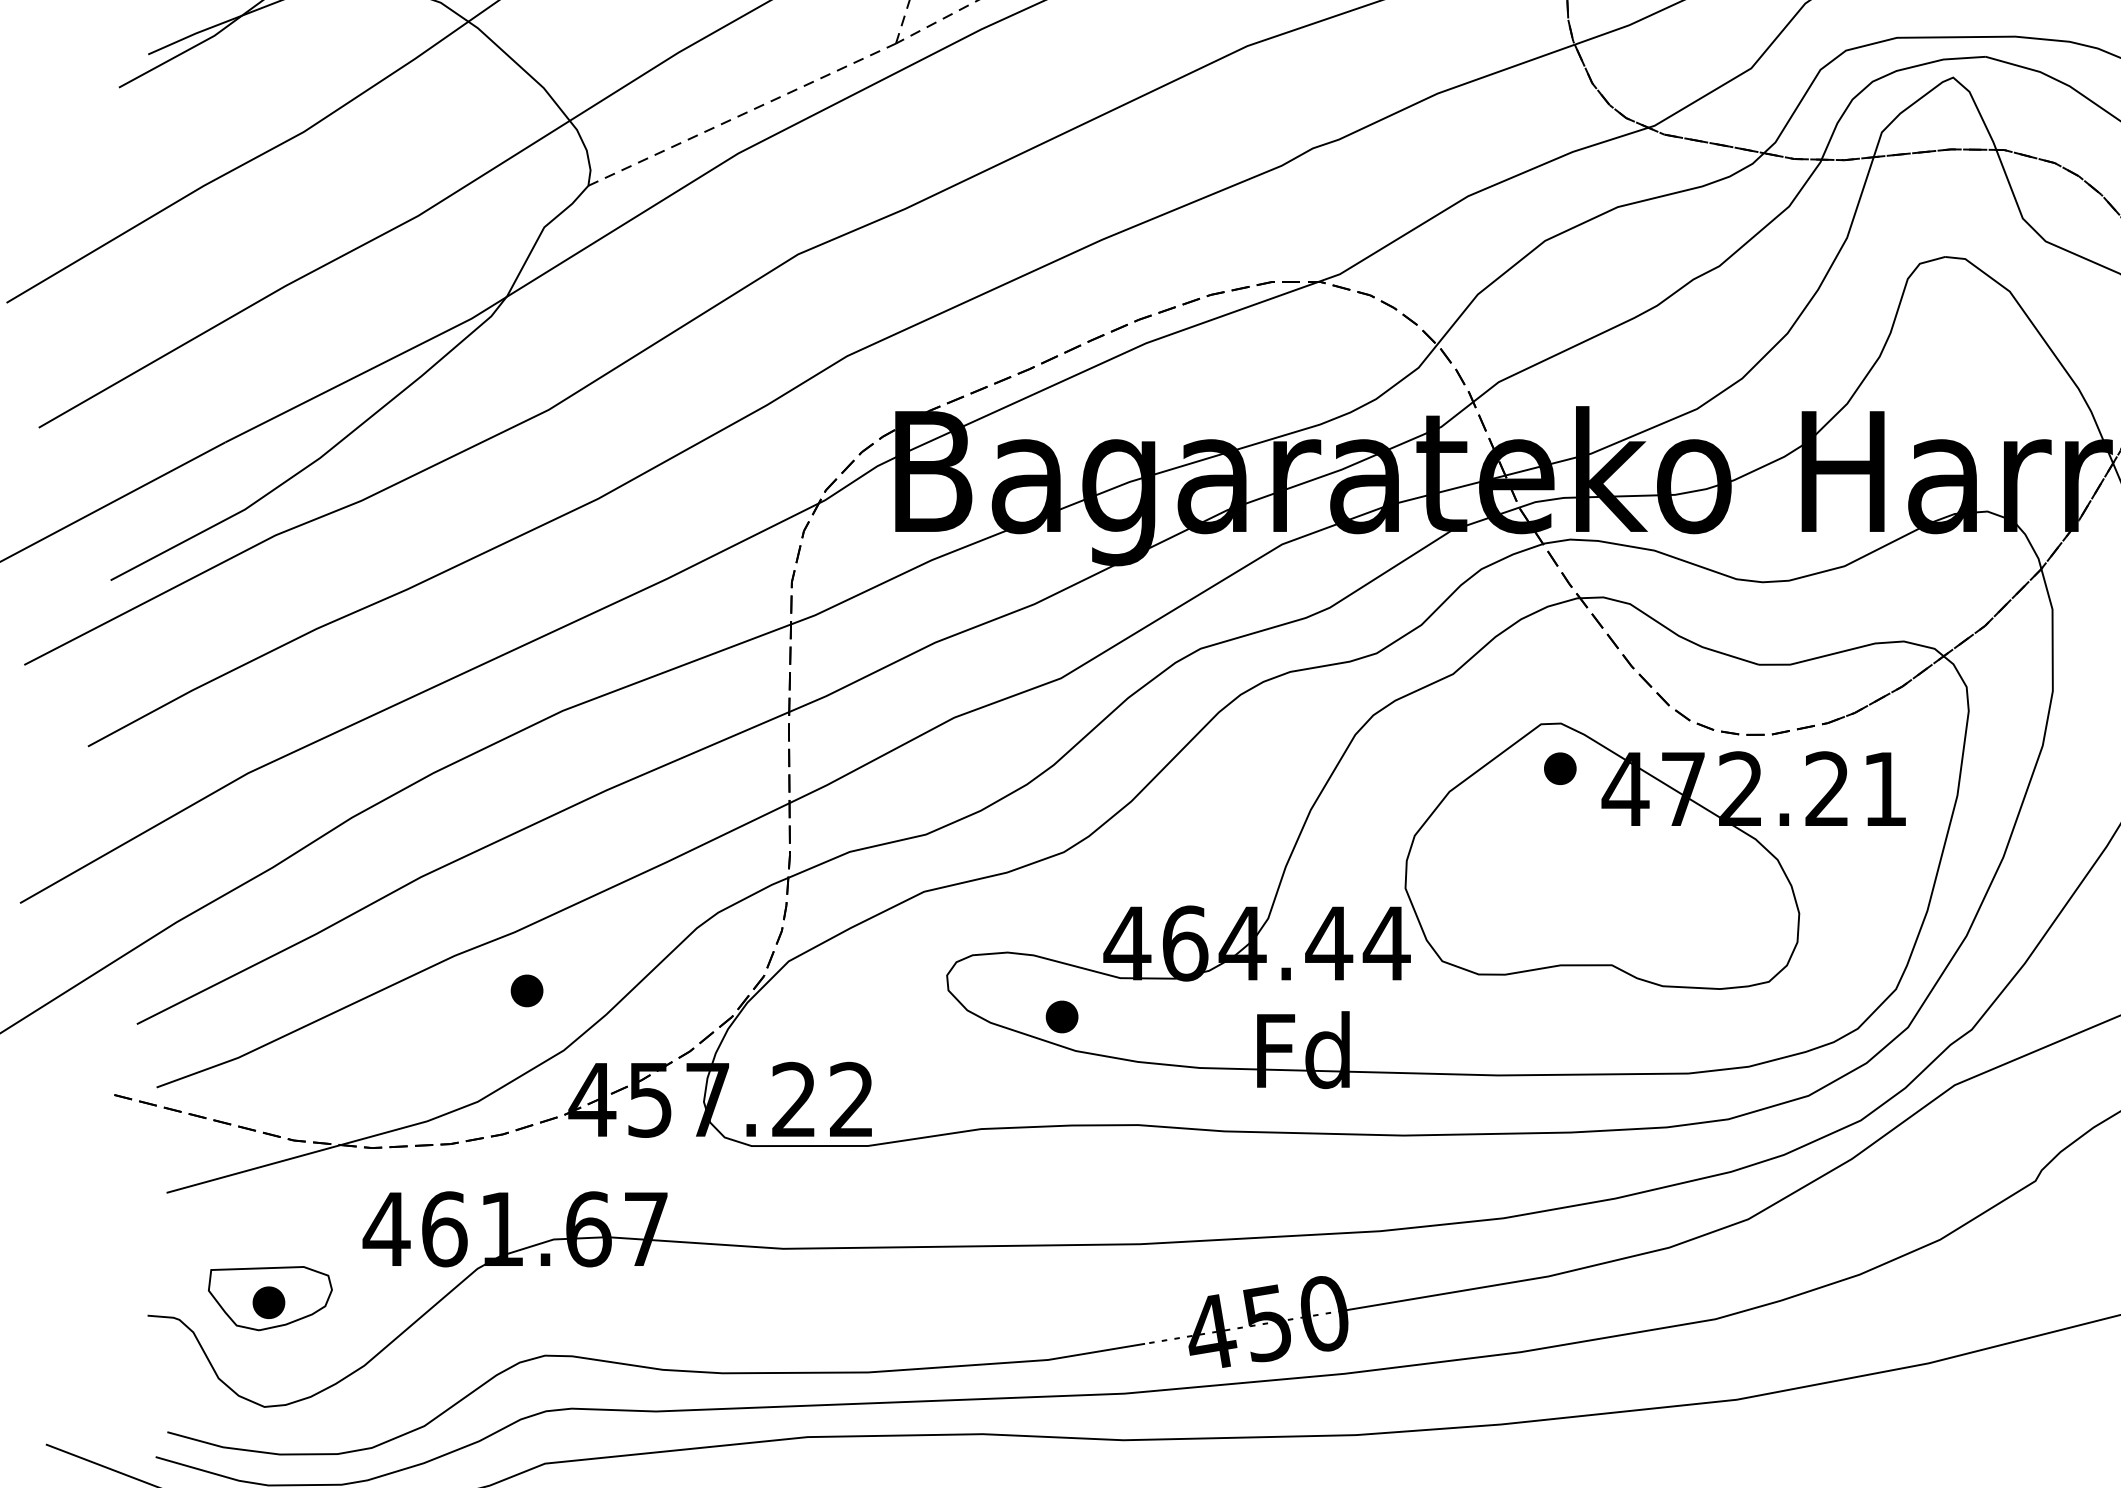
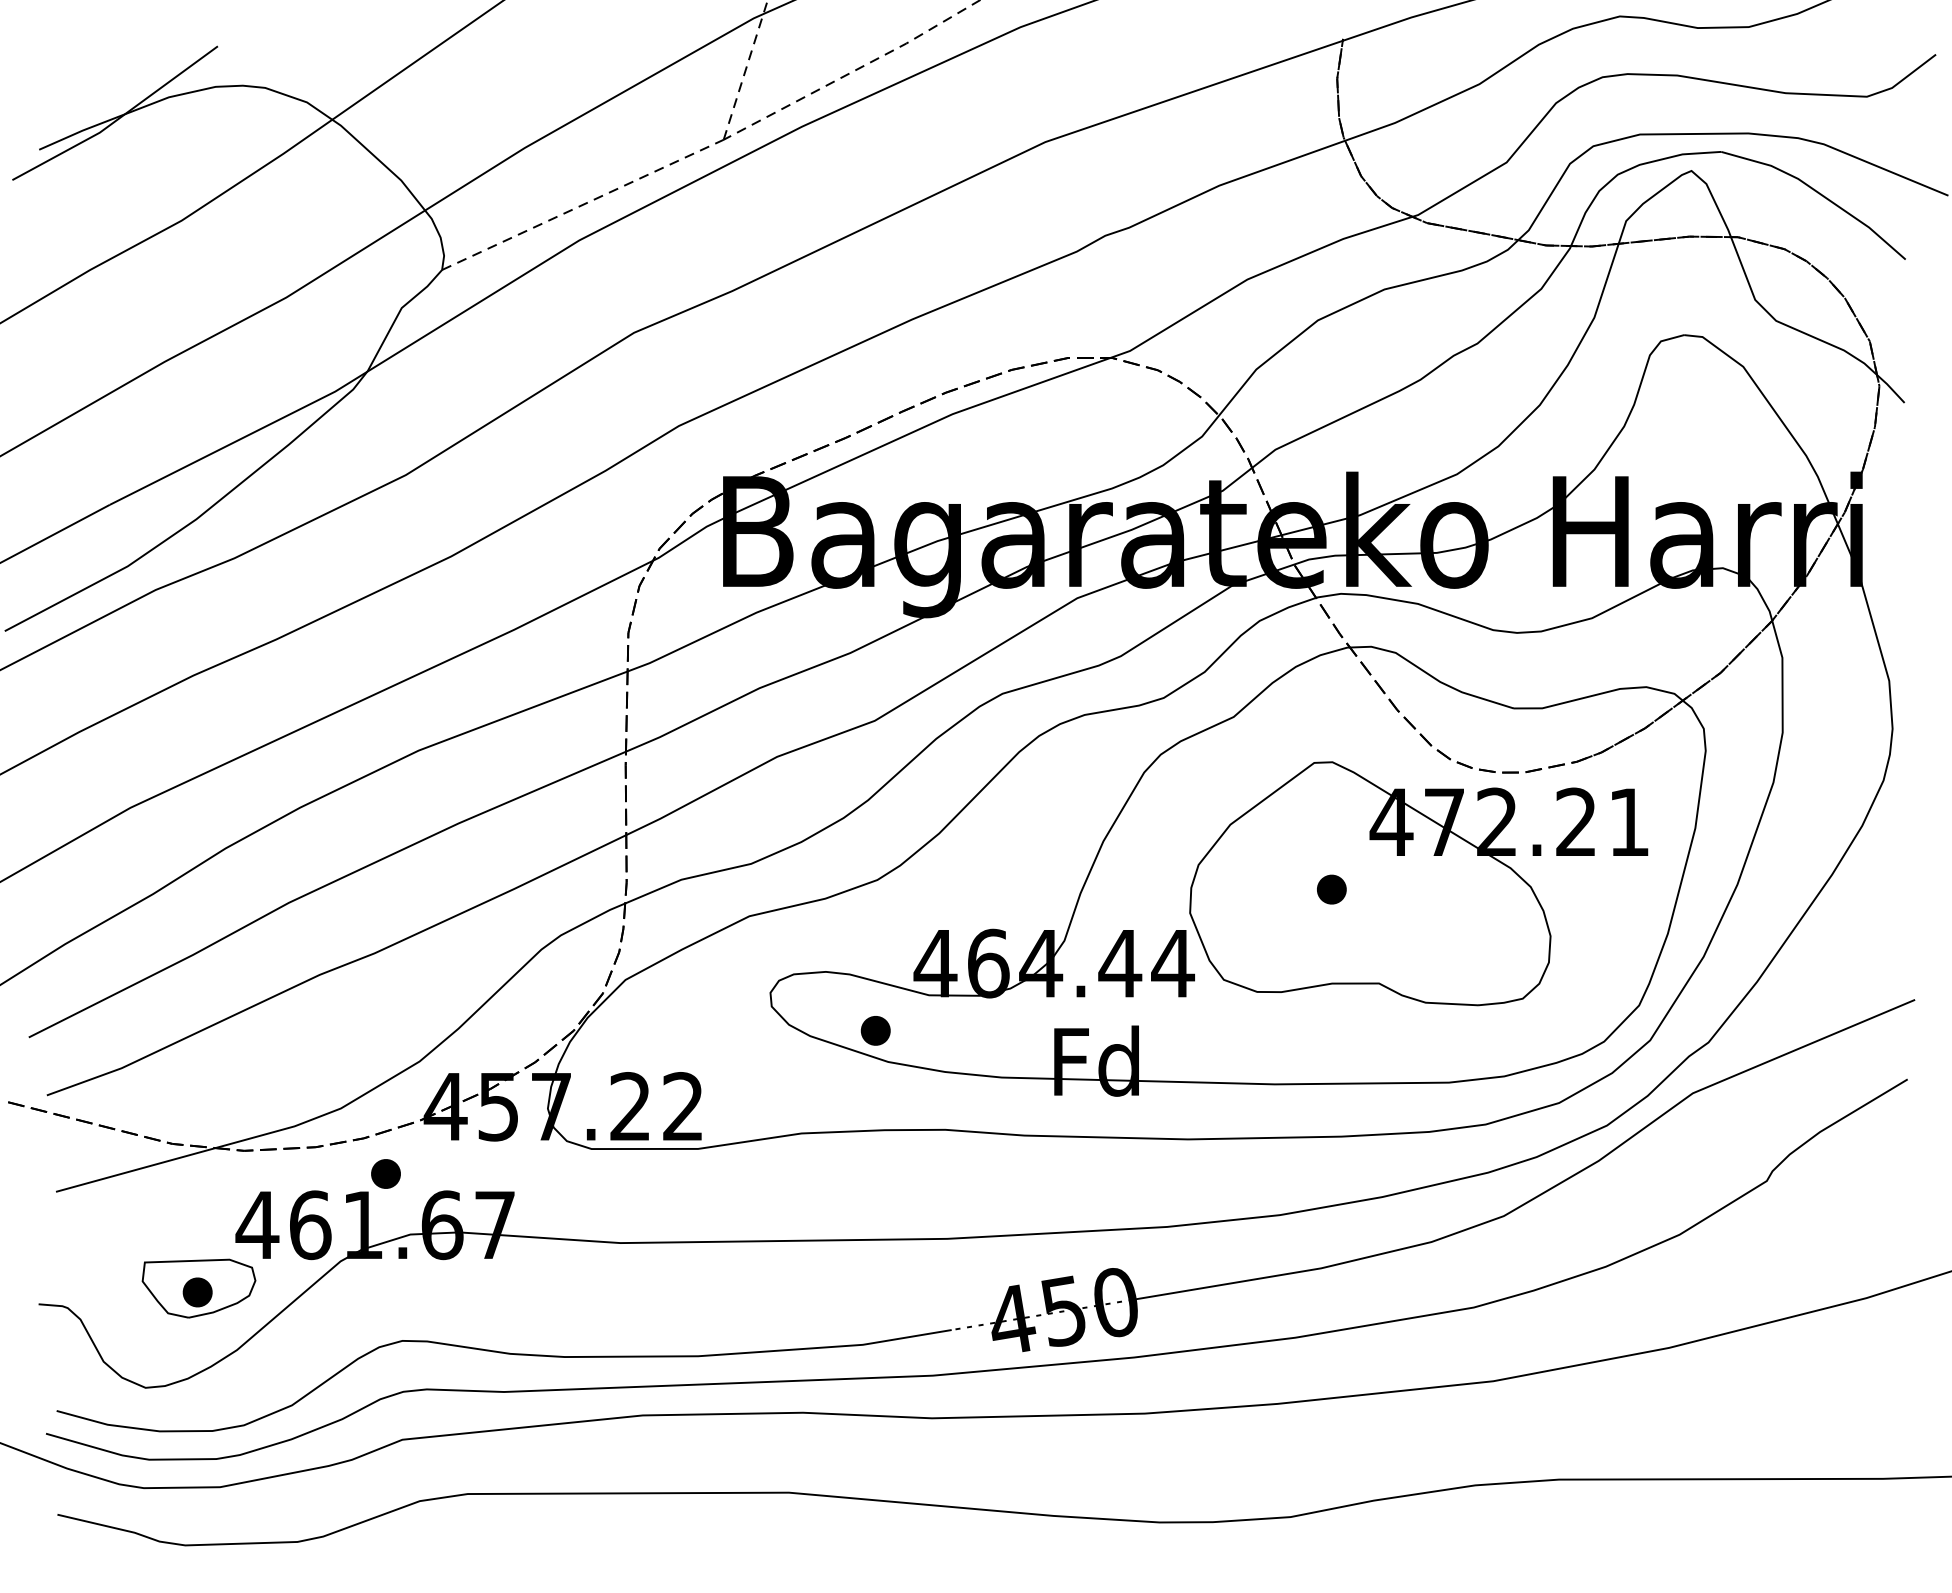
part: (1559, 768) -> (1331, 889), moved
part: (526, 990) -> (385, 1173), moved
part: (269, 1298) -> (198, 1288), moved

